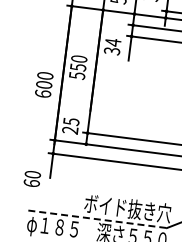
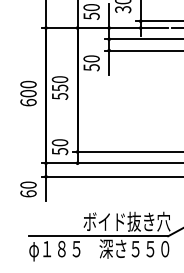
text: (112, 46) -> (91, 62), 34 -> 50
text: (44, 84) -> (28, 93), moved
text: (70, 126) -> (59, 147), 25 -> 50
text: (32, 179) -> (28, 189), moved
line: (97, 219) -> (98, 236), dashed -> solid

